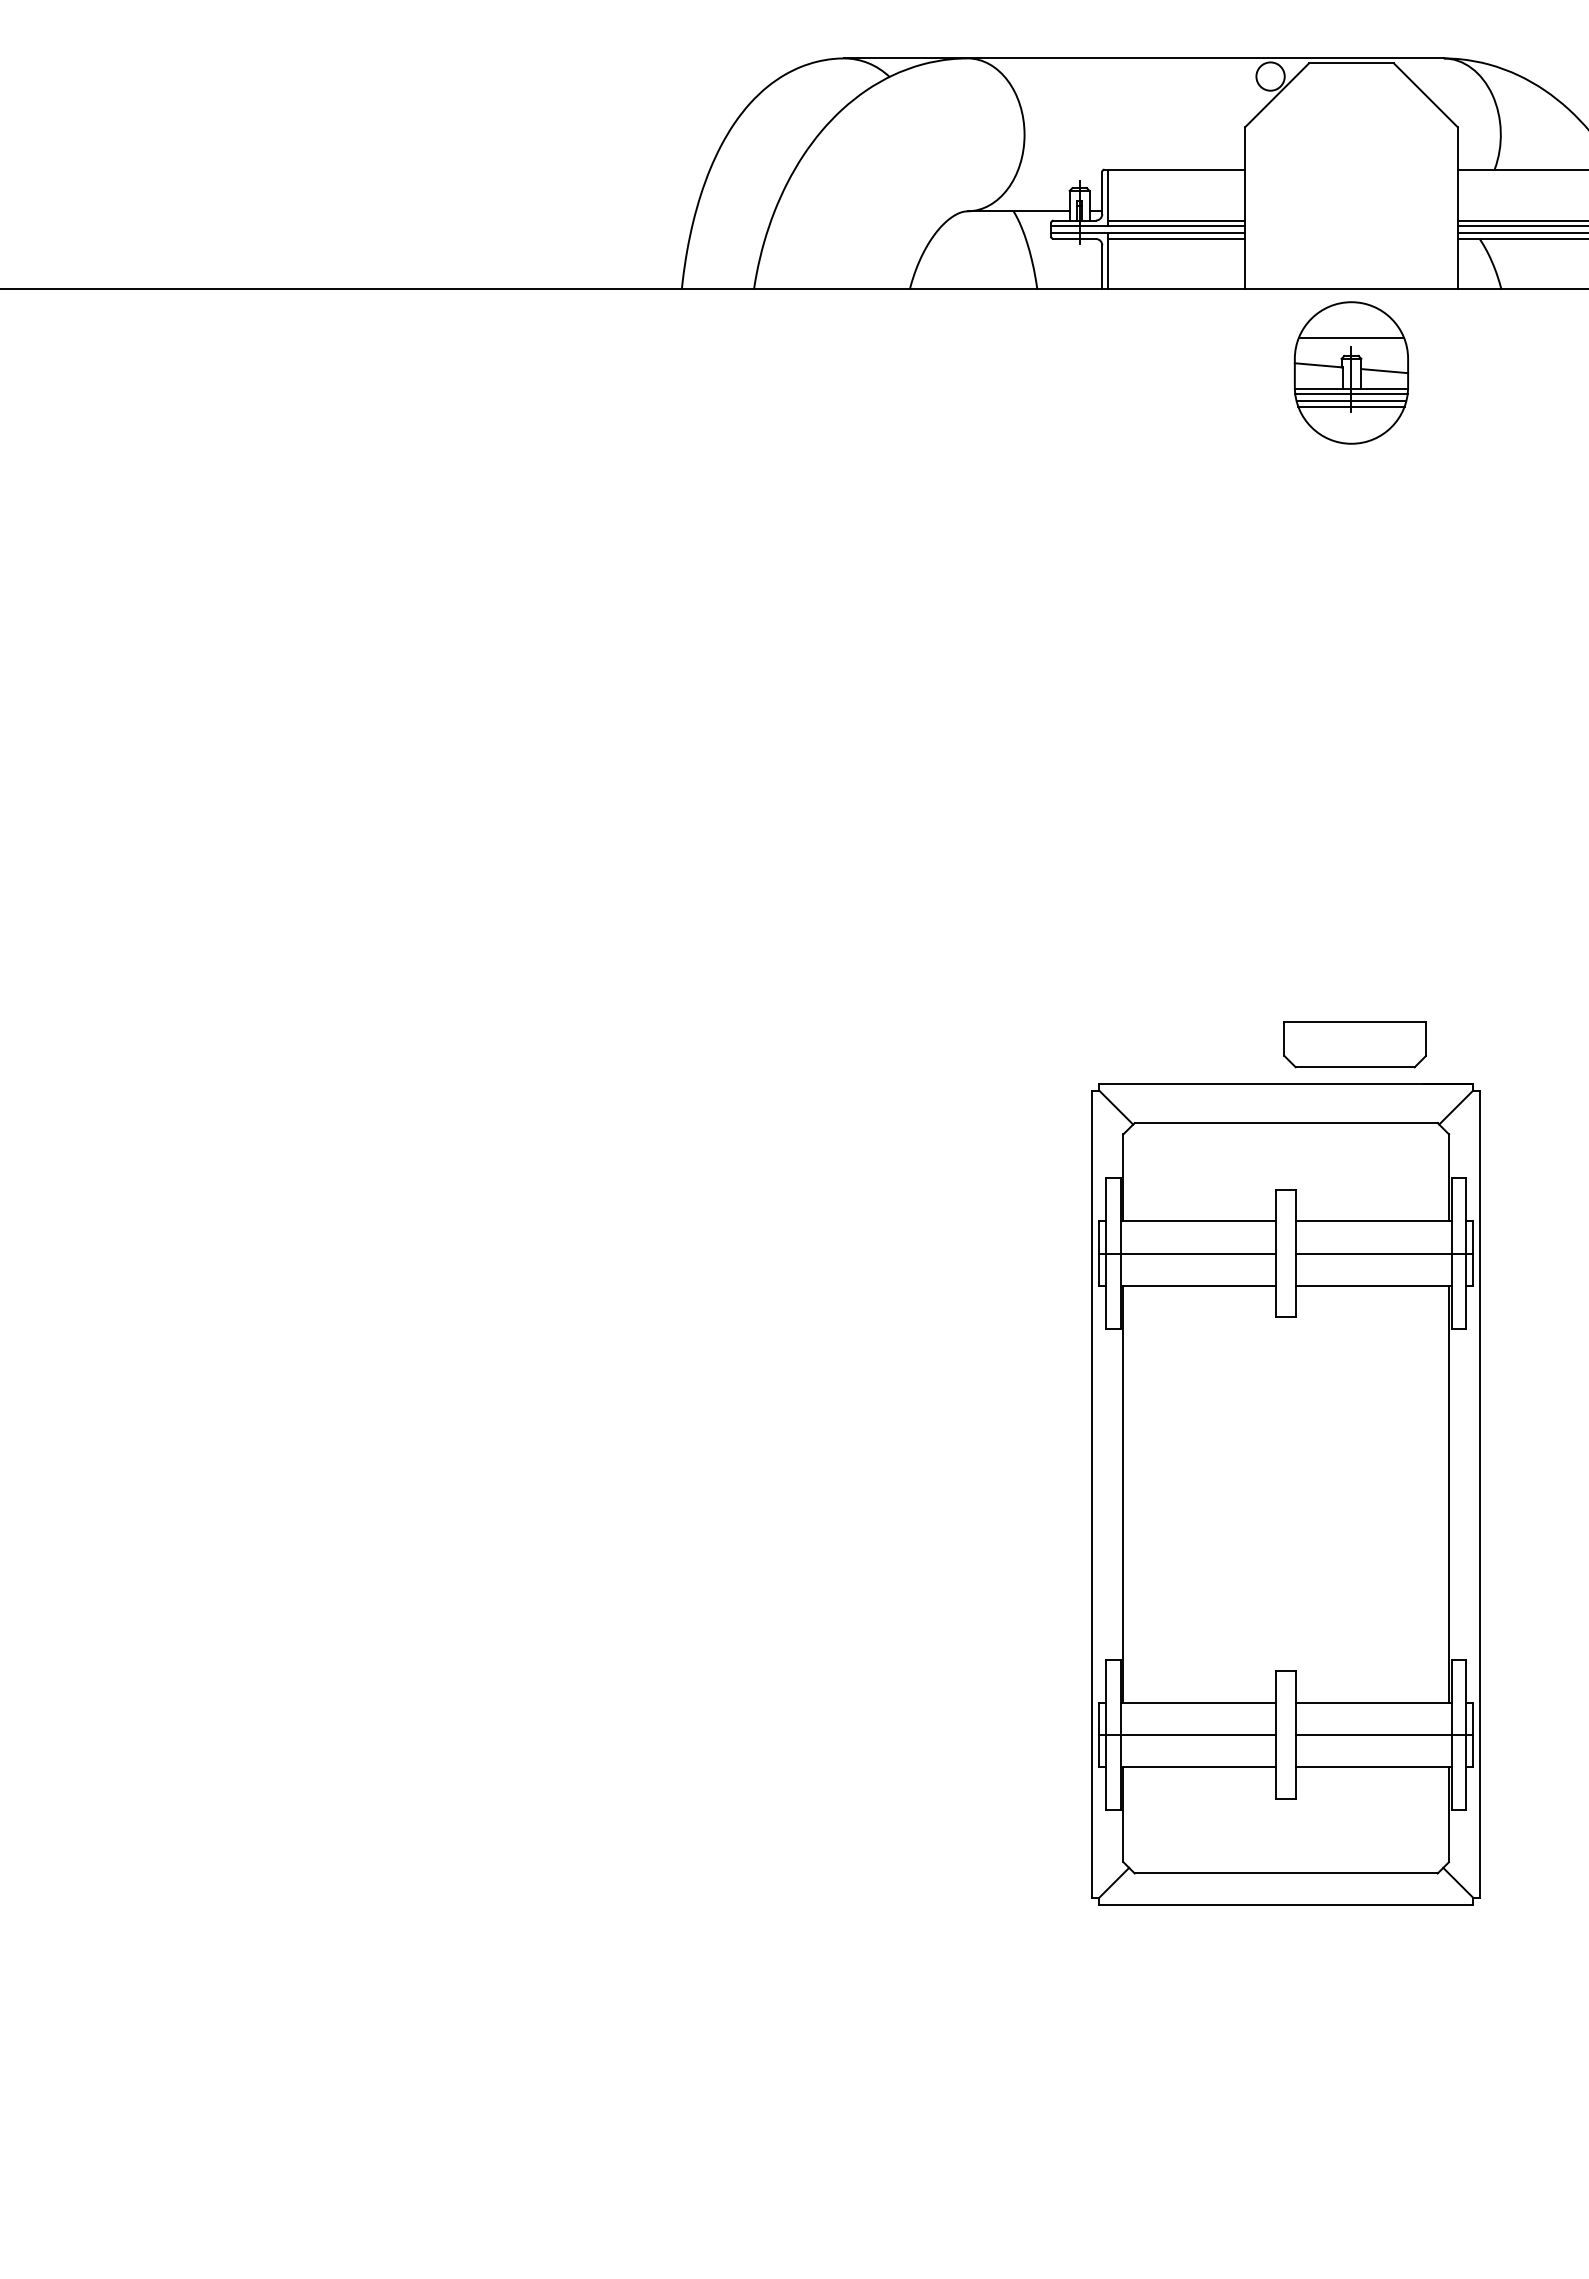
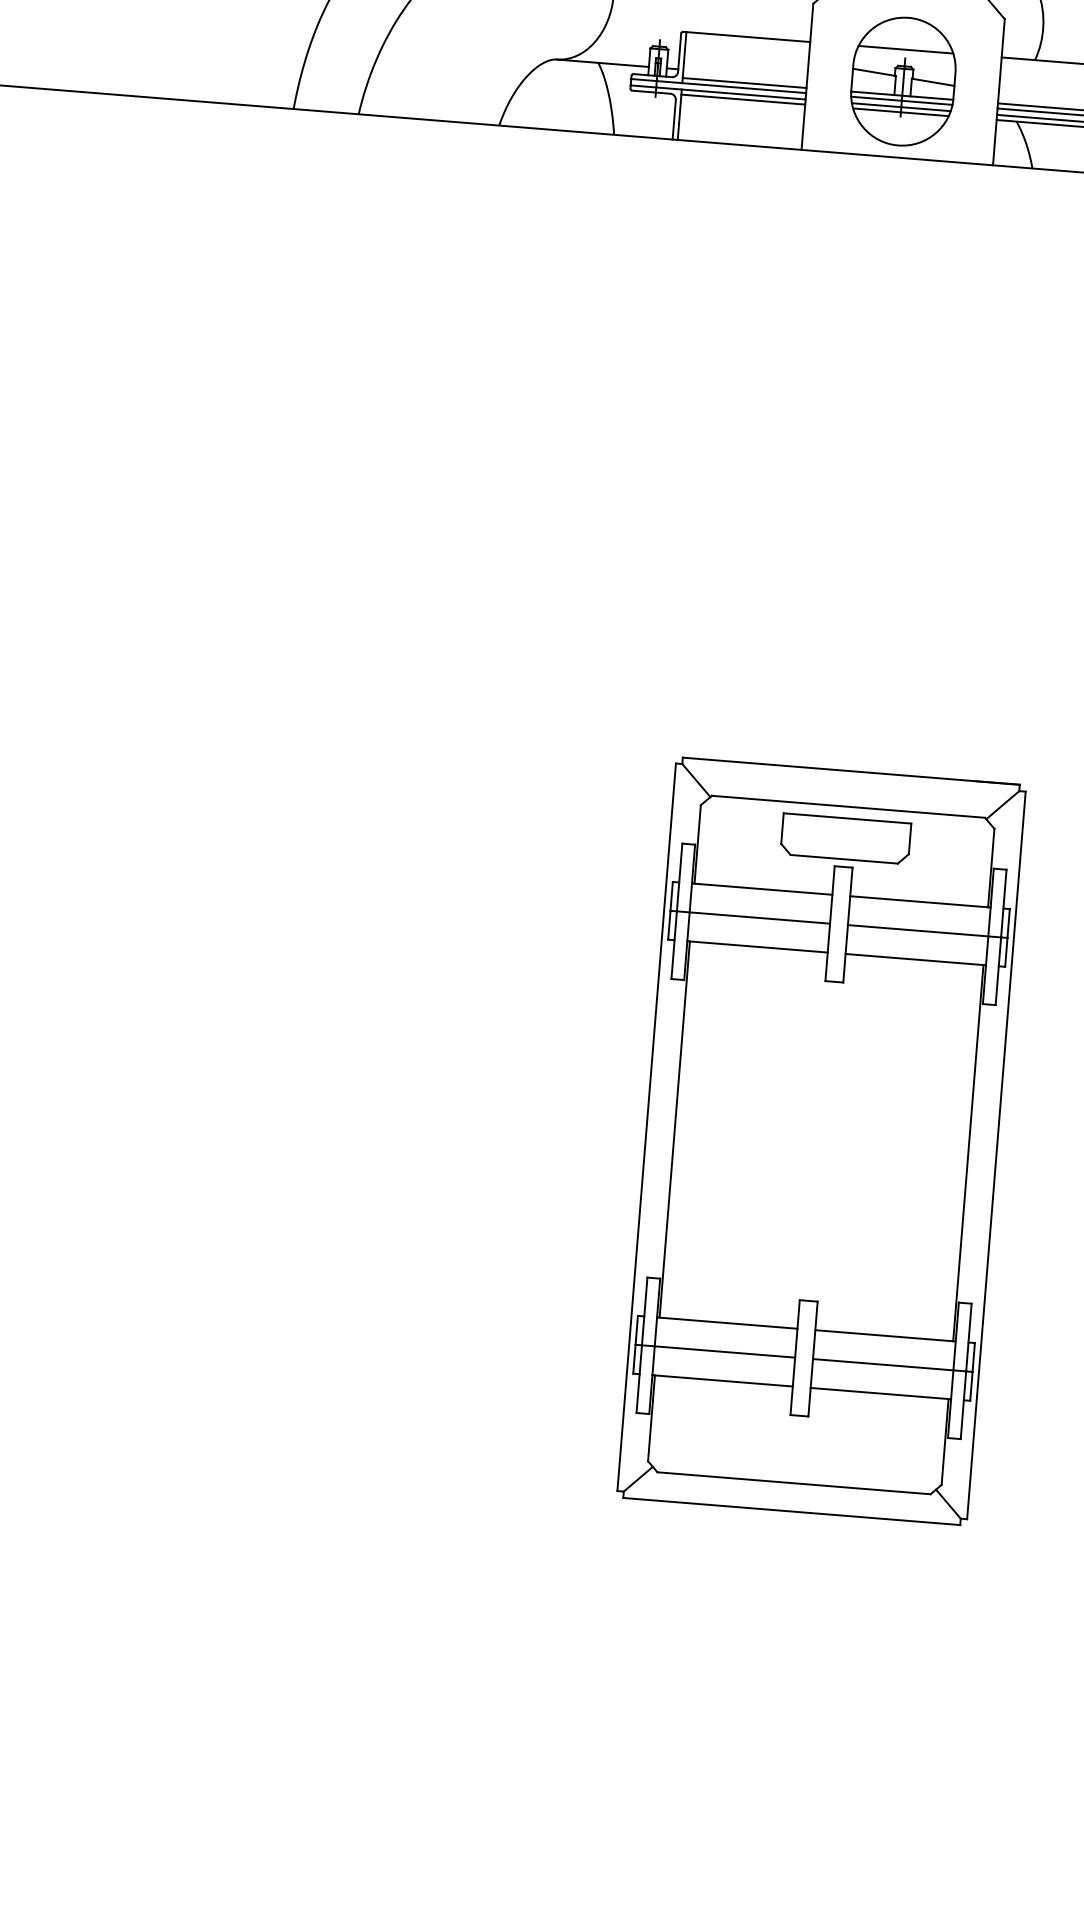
part: (1351, 372) -> (903, 81), moved
part: (1285, 1494) -> (820, 1141), moved

